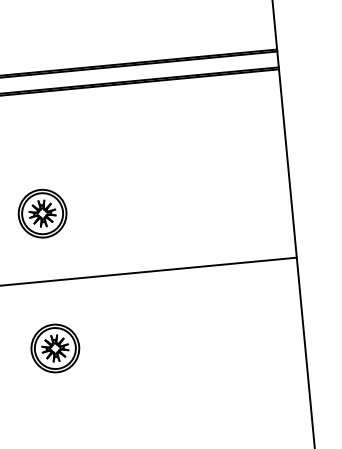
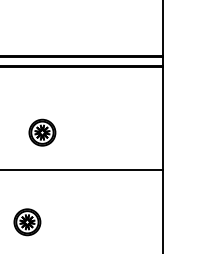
part: (42, 213) -> (42, 132), moved
part: (55, 348) -> (27, 222), moved

